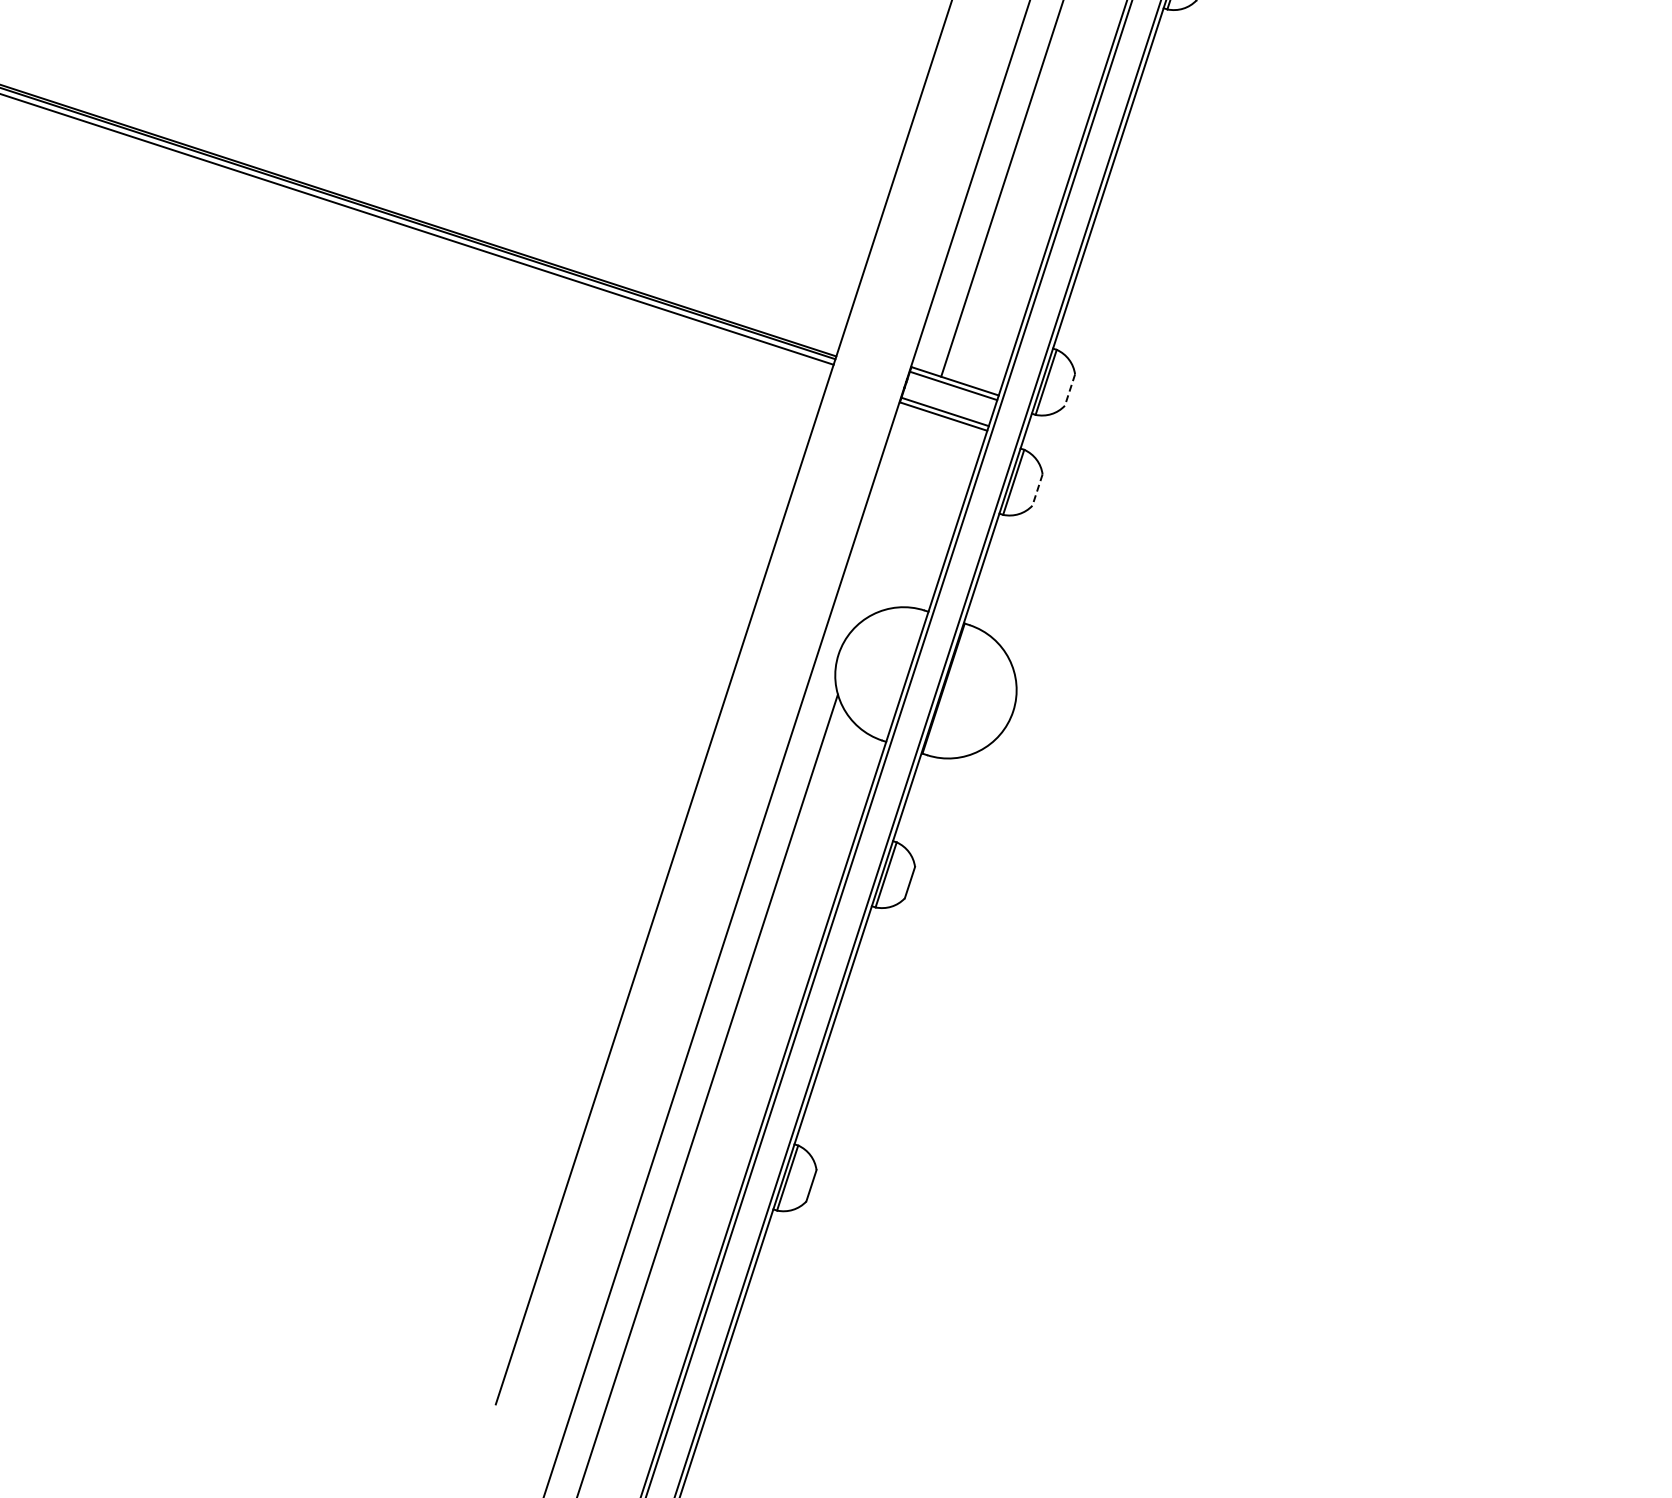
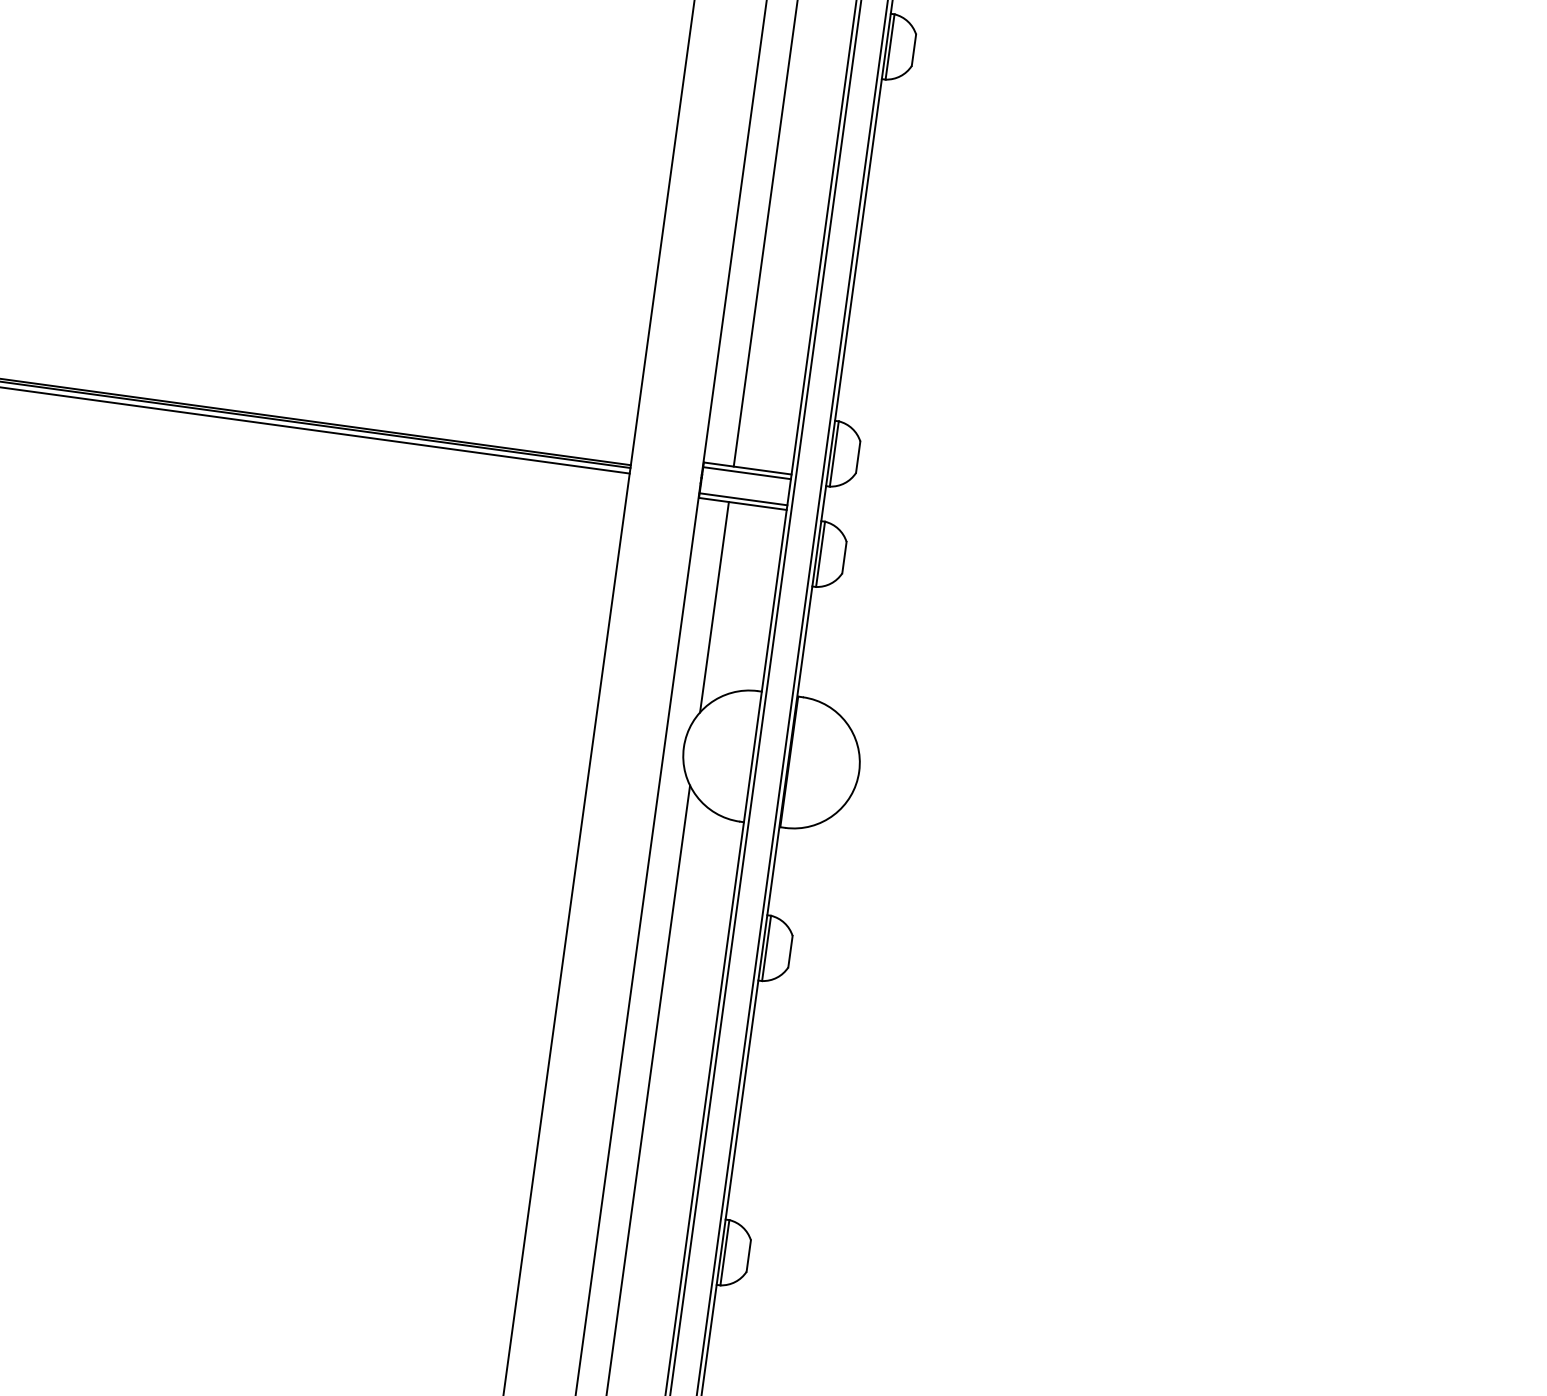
line: (1069, 390) -> (857, 457), dashed -> solid
line: (1037, 490) -> (844, 558), dashed -> solid
line: (895, 516) -> (714, 606), added

